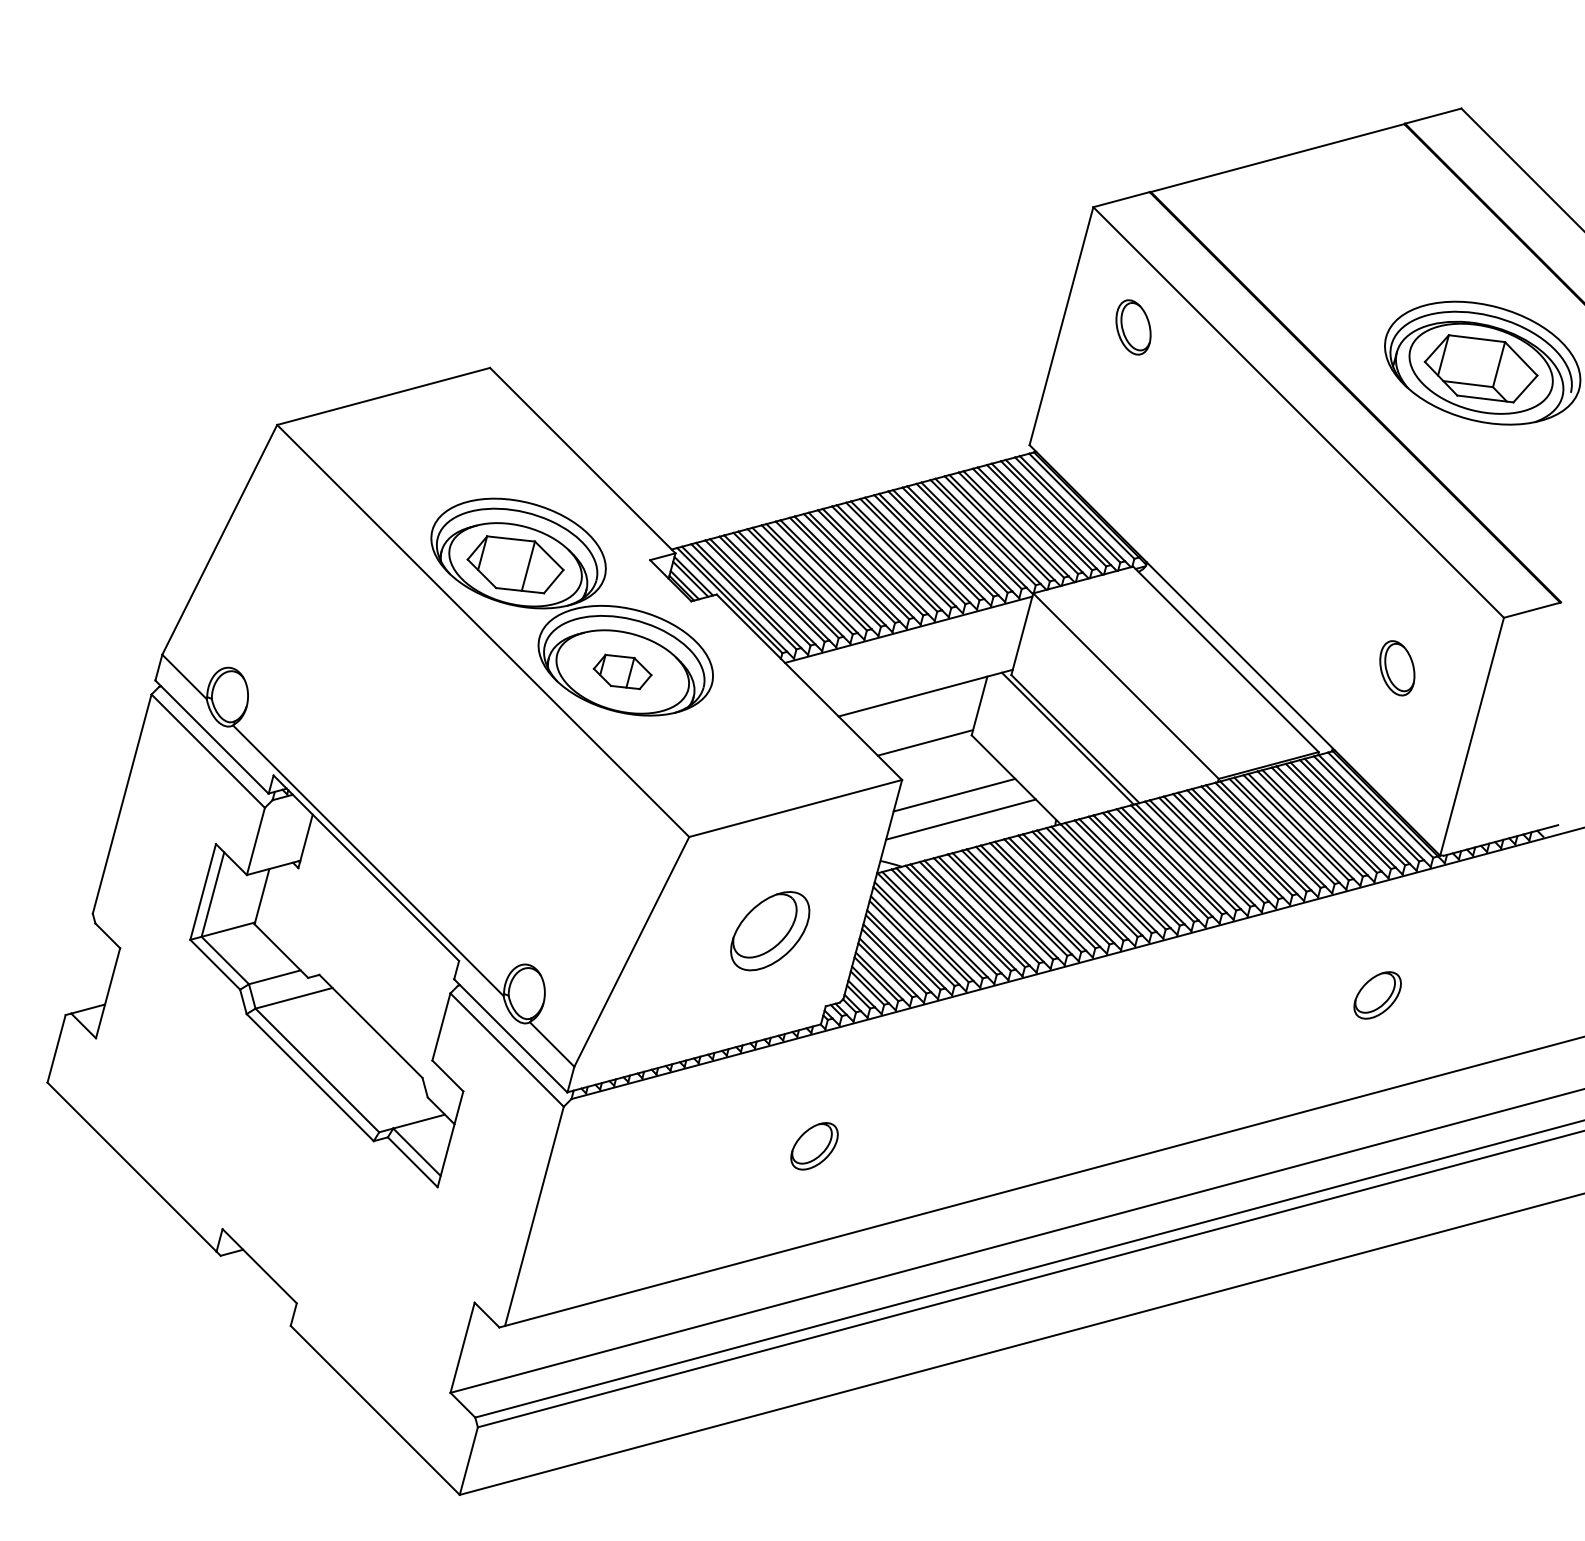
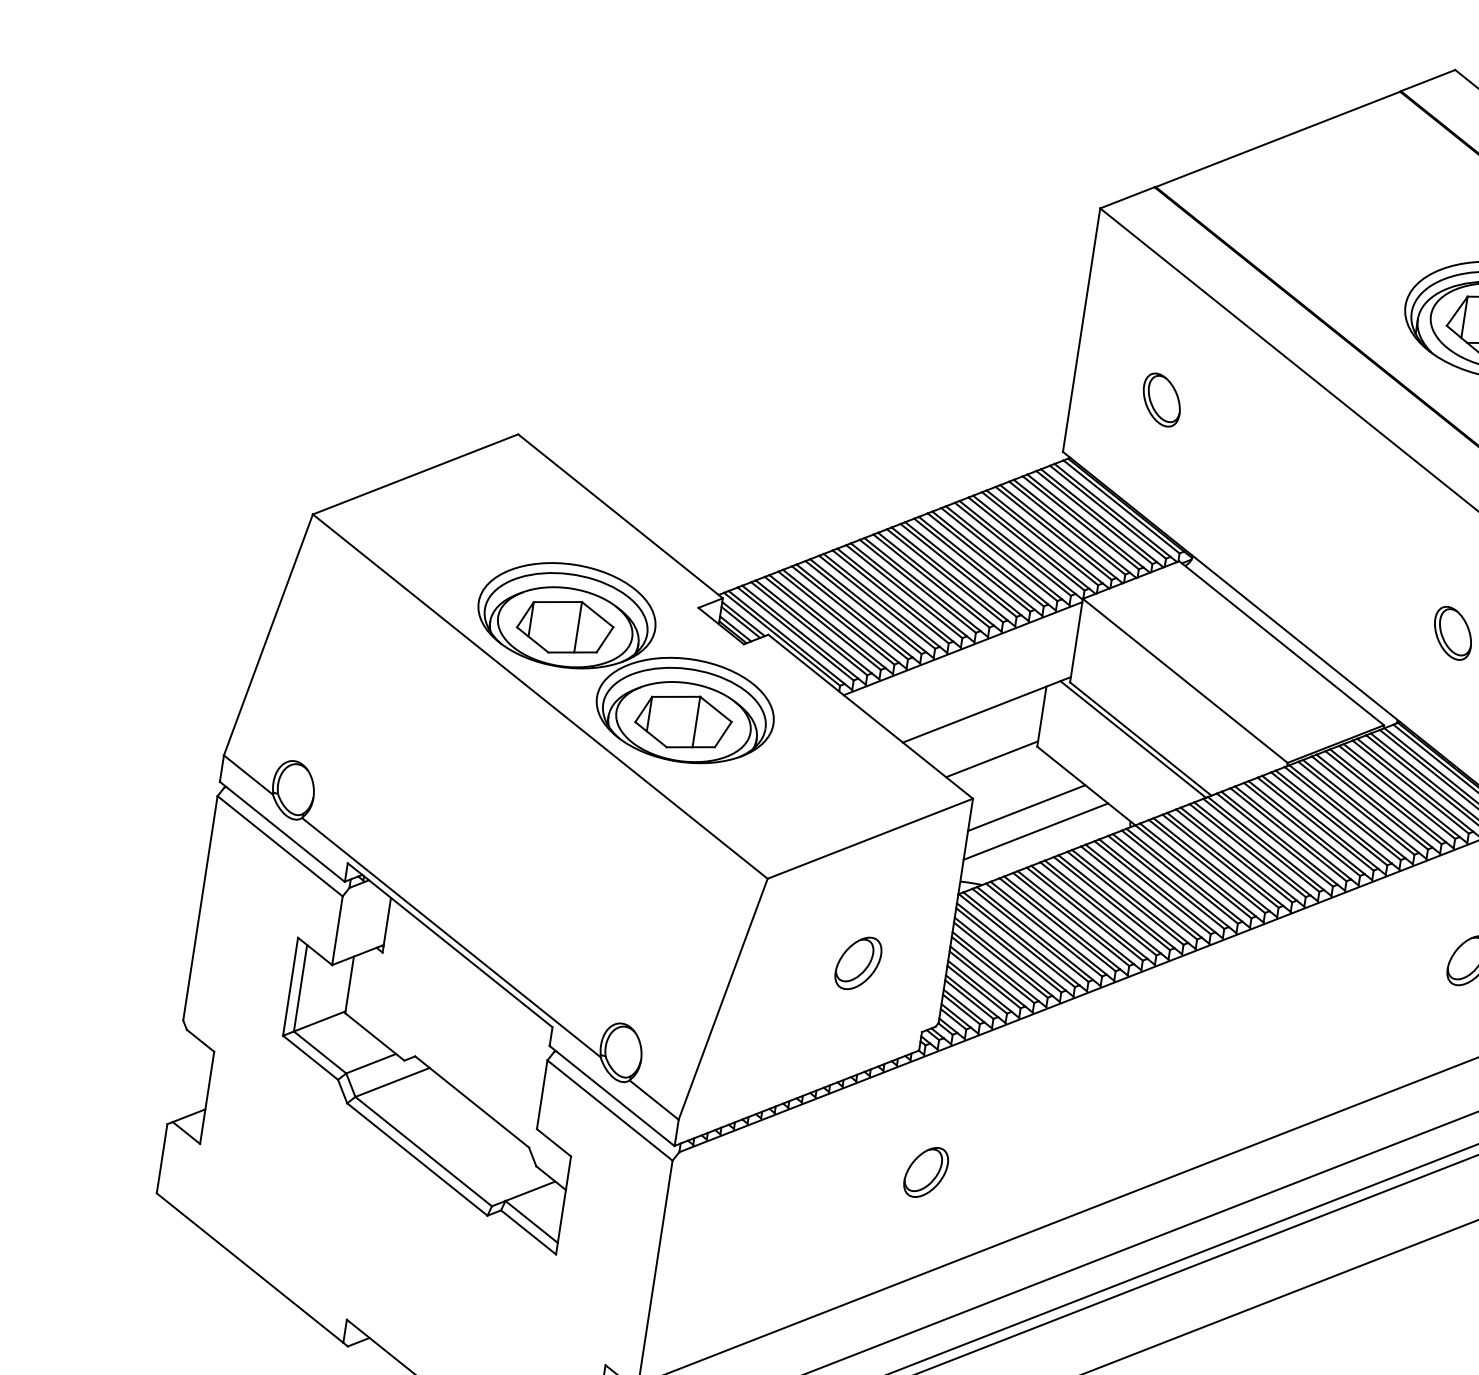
part: (1133, 327) -> (1161, 400), moved
part: (622, 671) -> (683, 721), size x1.67
part: (769, 930) -> (857, 962), size x0.62

